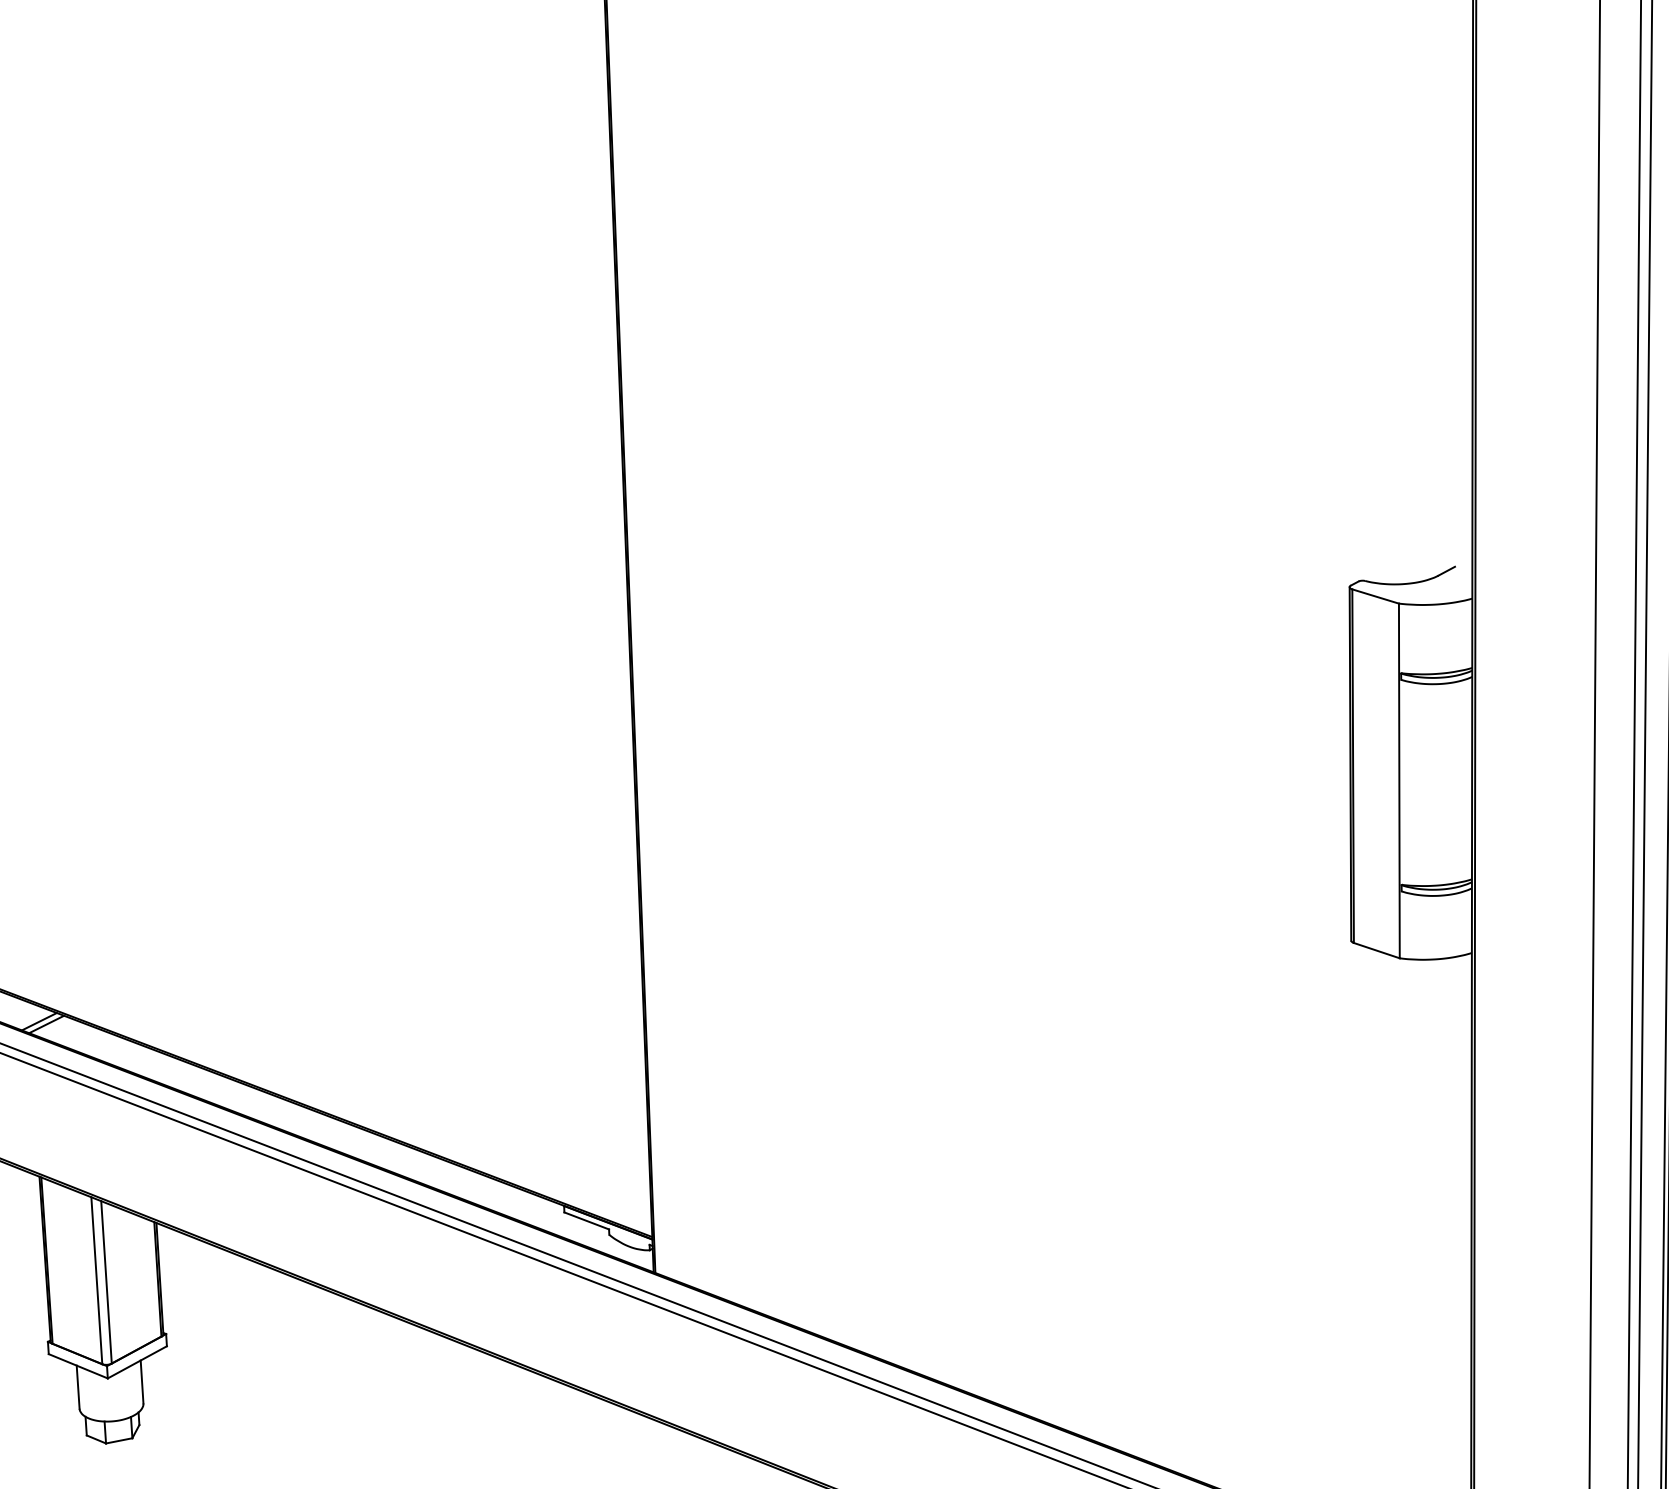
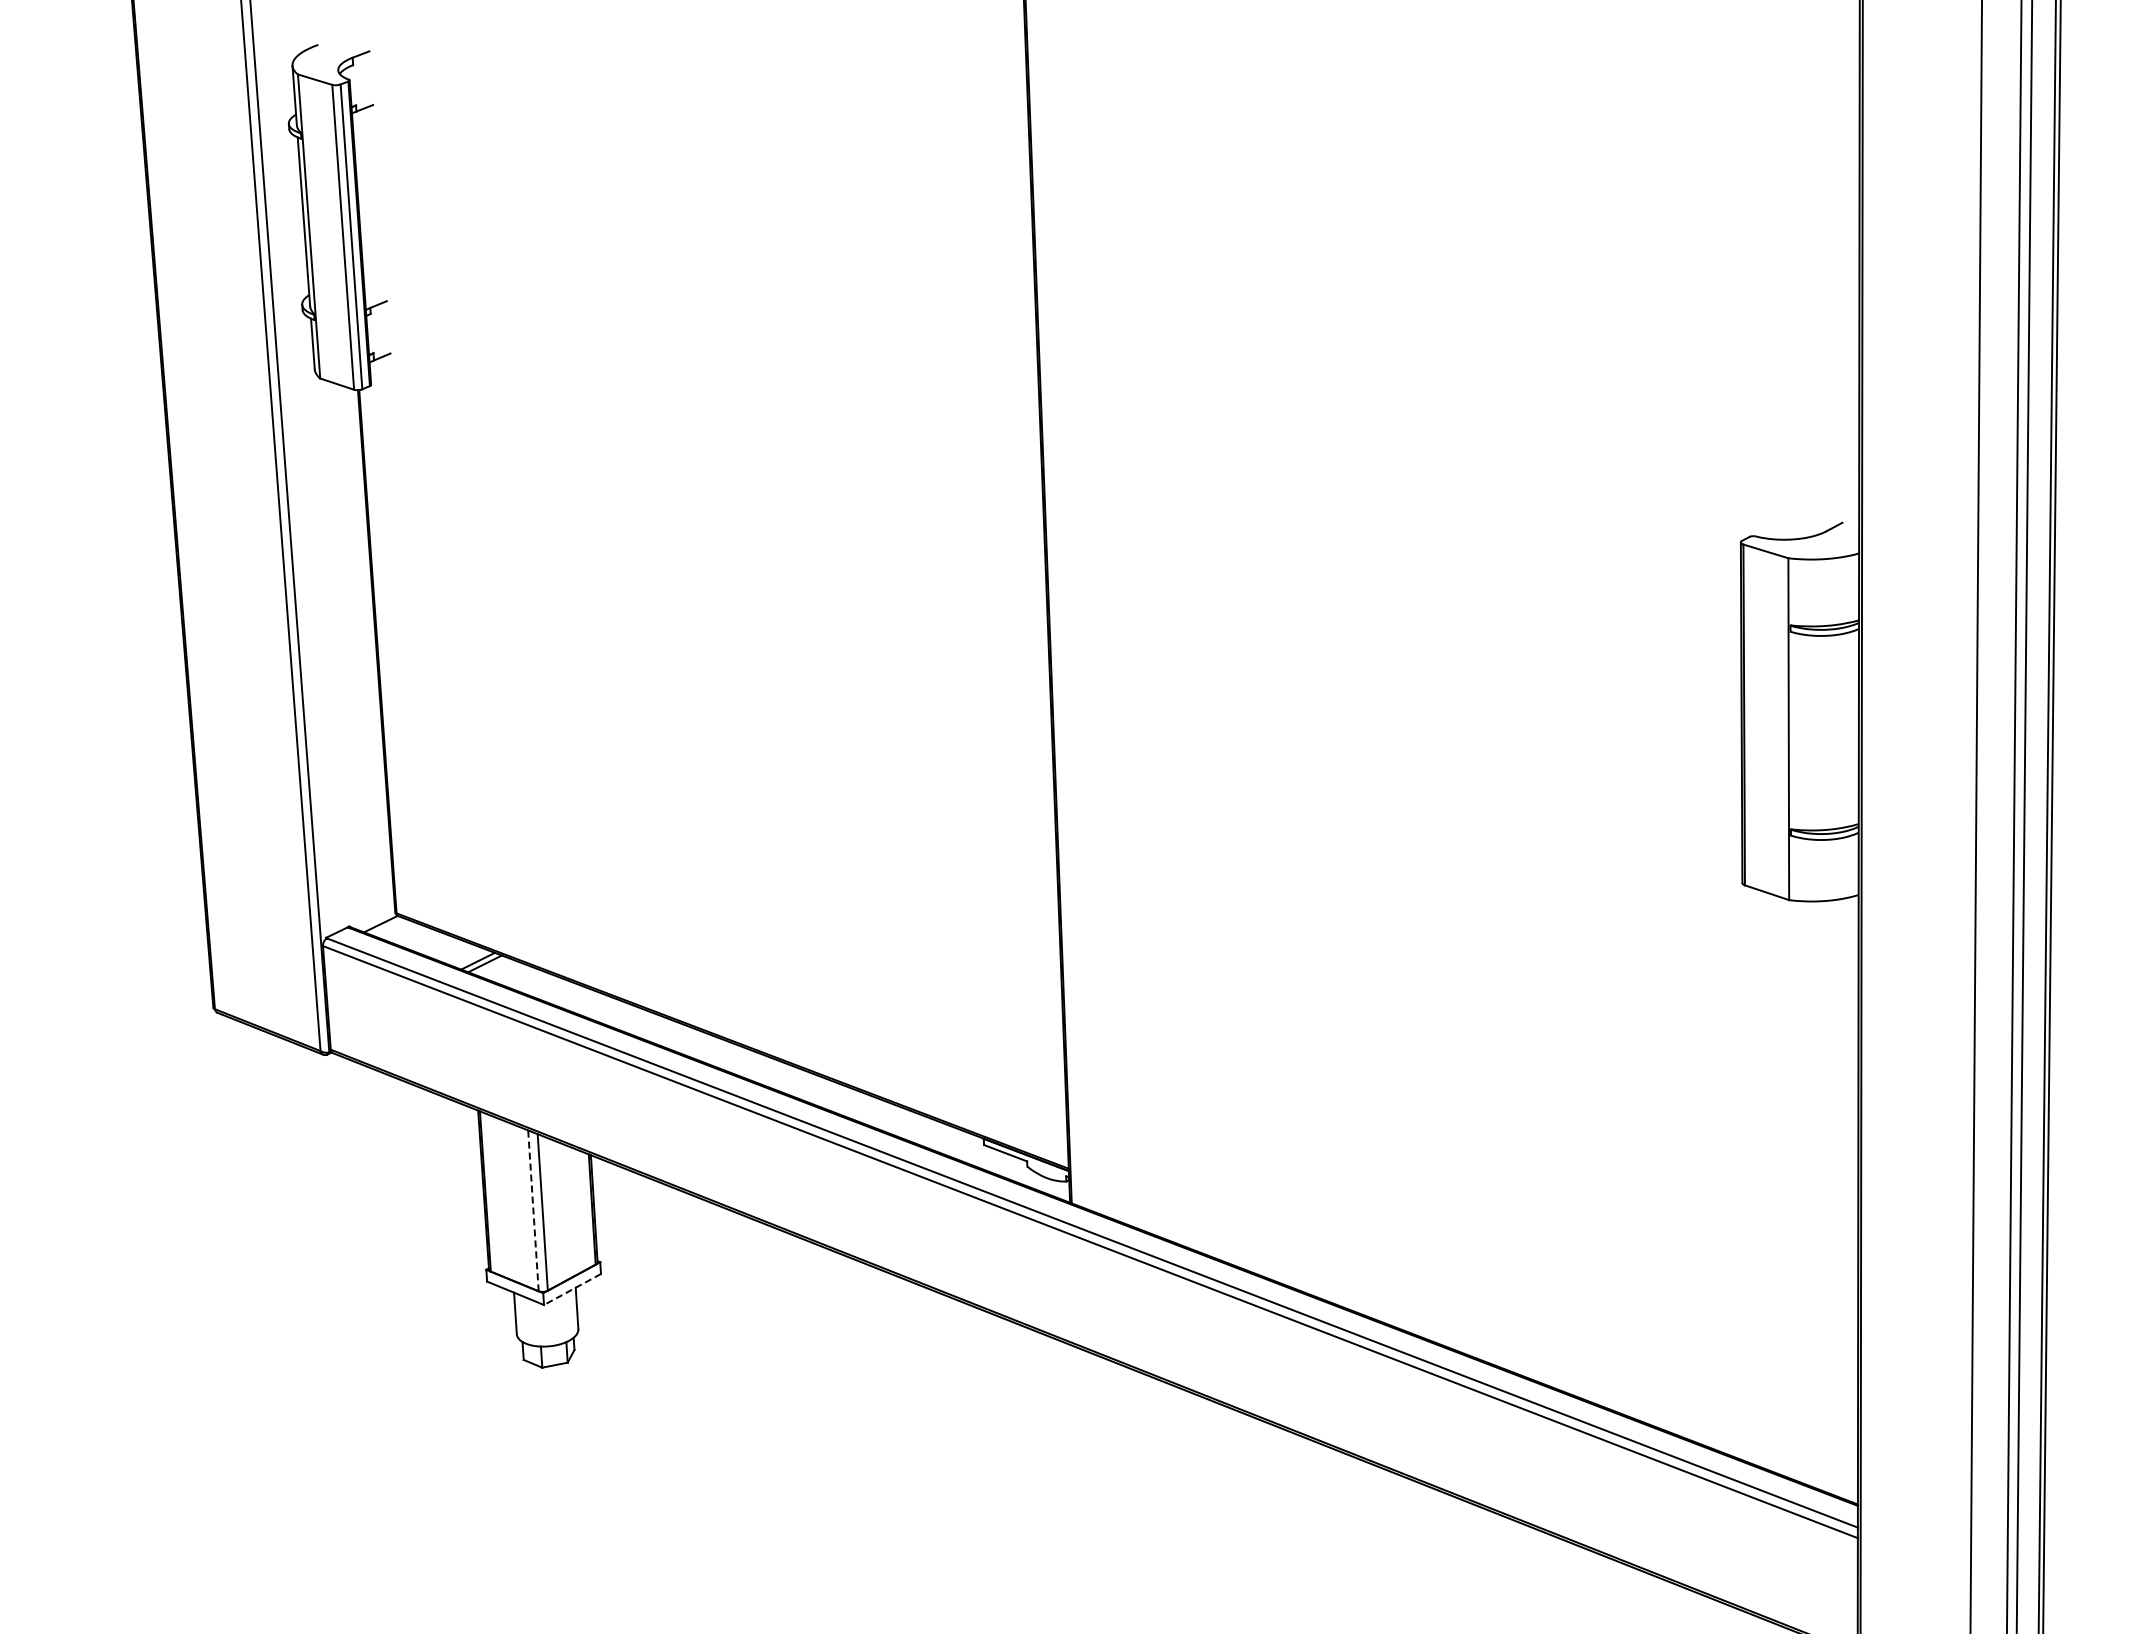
line: (96, 1280) -> (533, 1210), solid -> dashed
line: (137, 1362) -> (572, 1289), solid -> dashed

